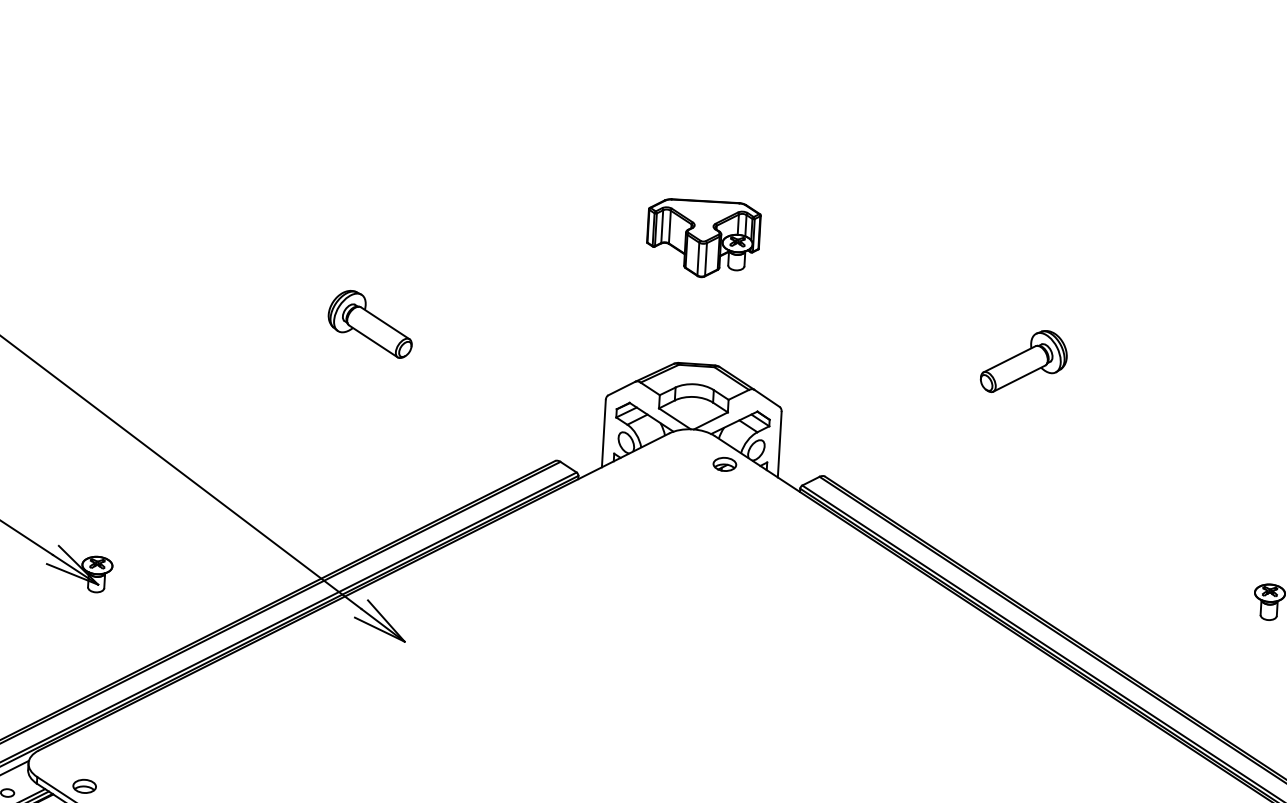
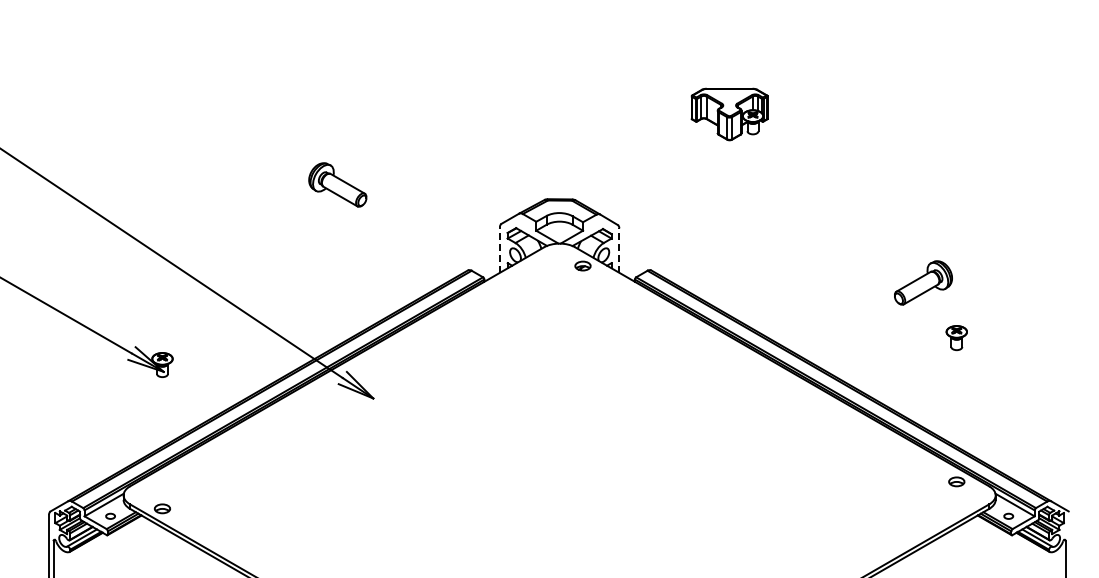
part: (703, 239) -> (729, 114), moved
part: (1024, 361) -> (923, 282), moved
line: (603, 434) -> (499, 250), solid -> dashed
line: (779, 444) -> (619, 250), solid -> dashed

